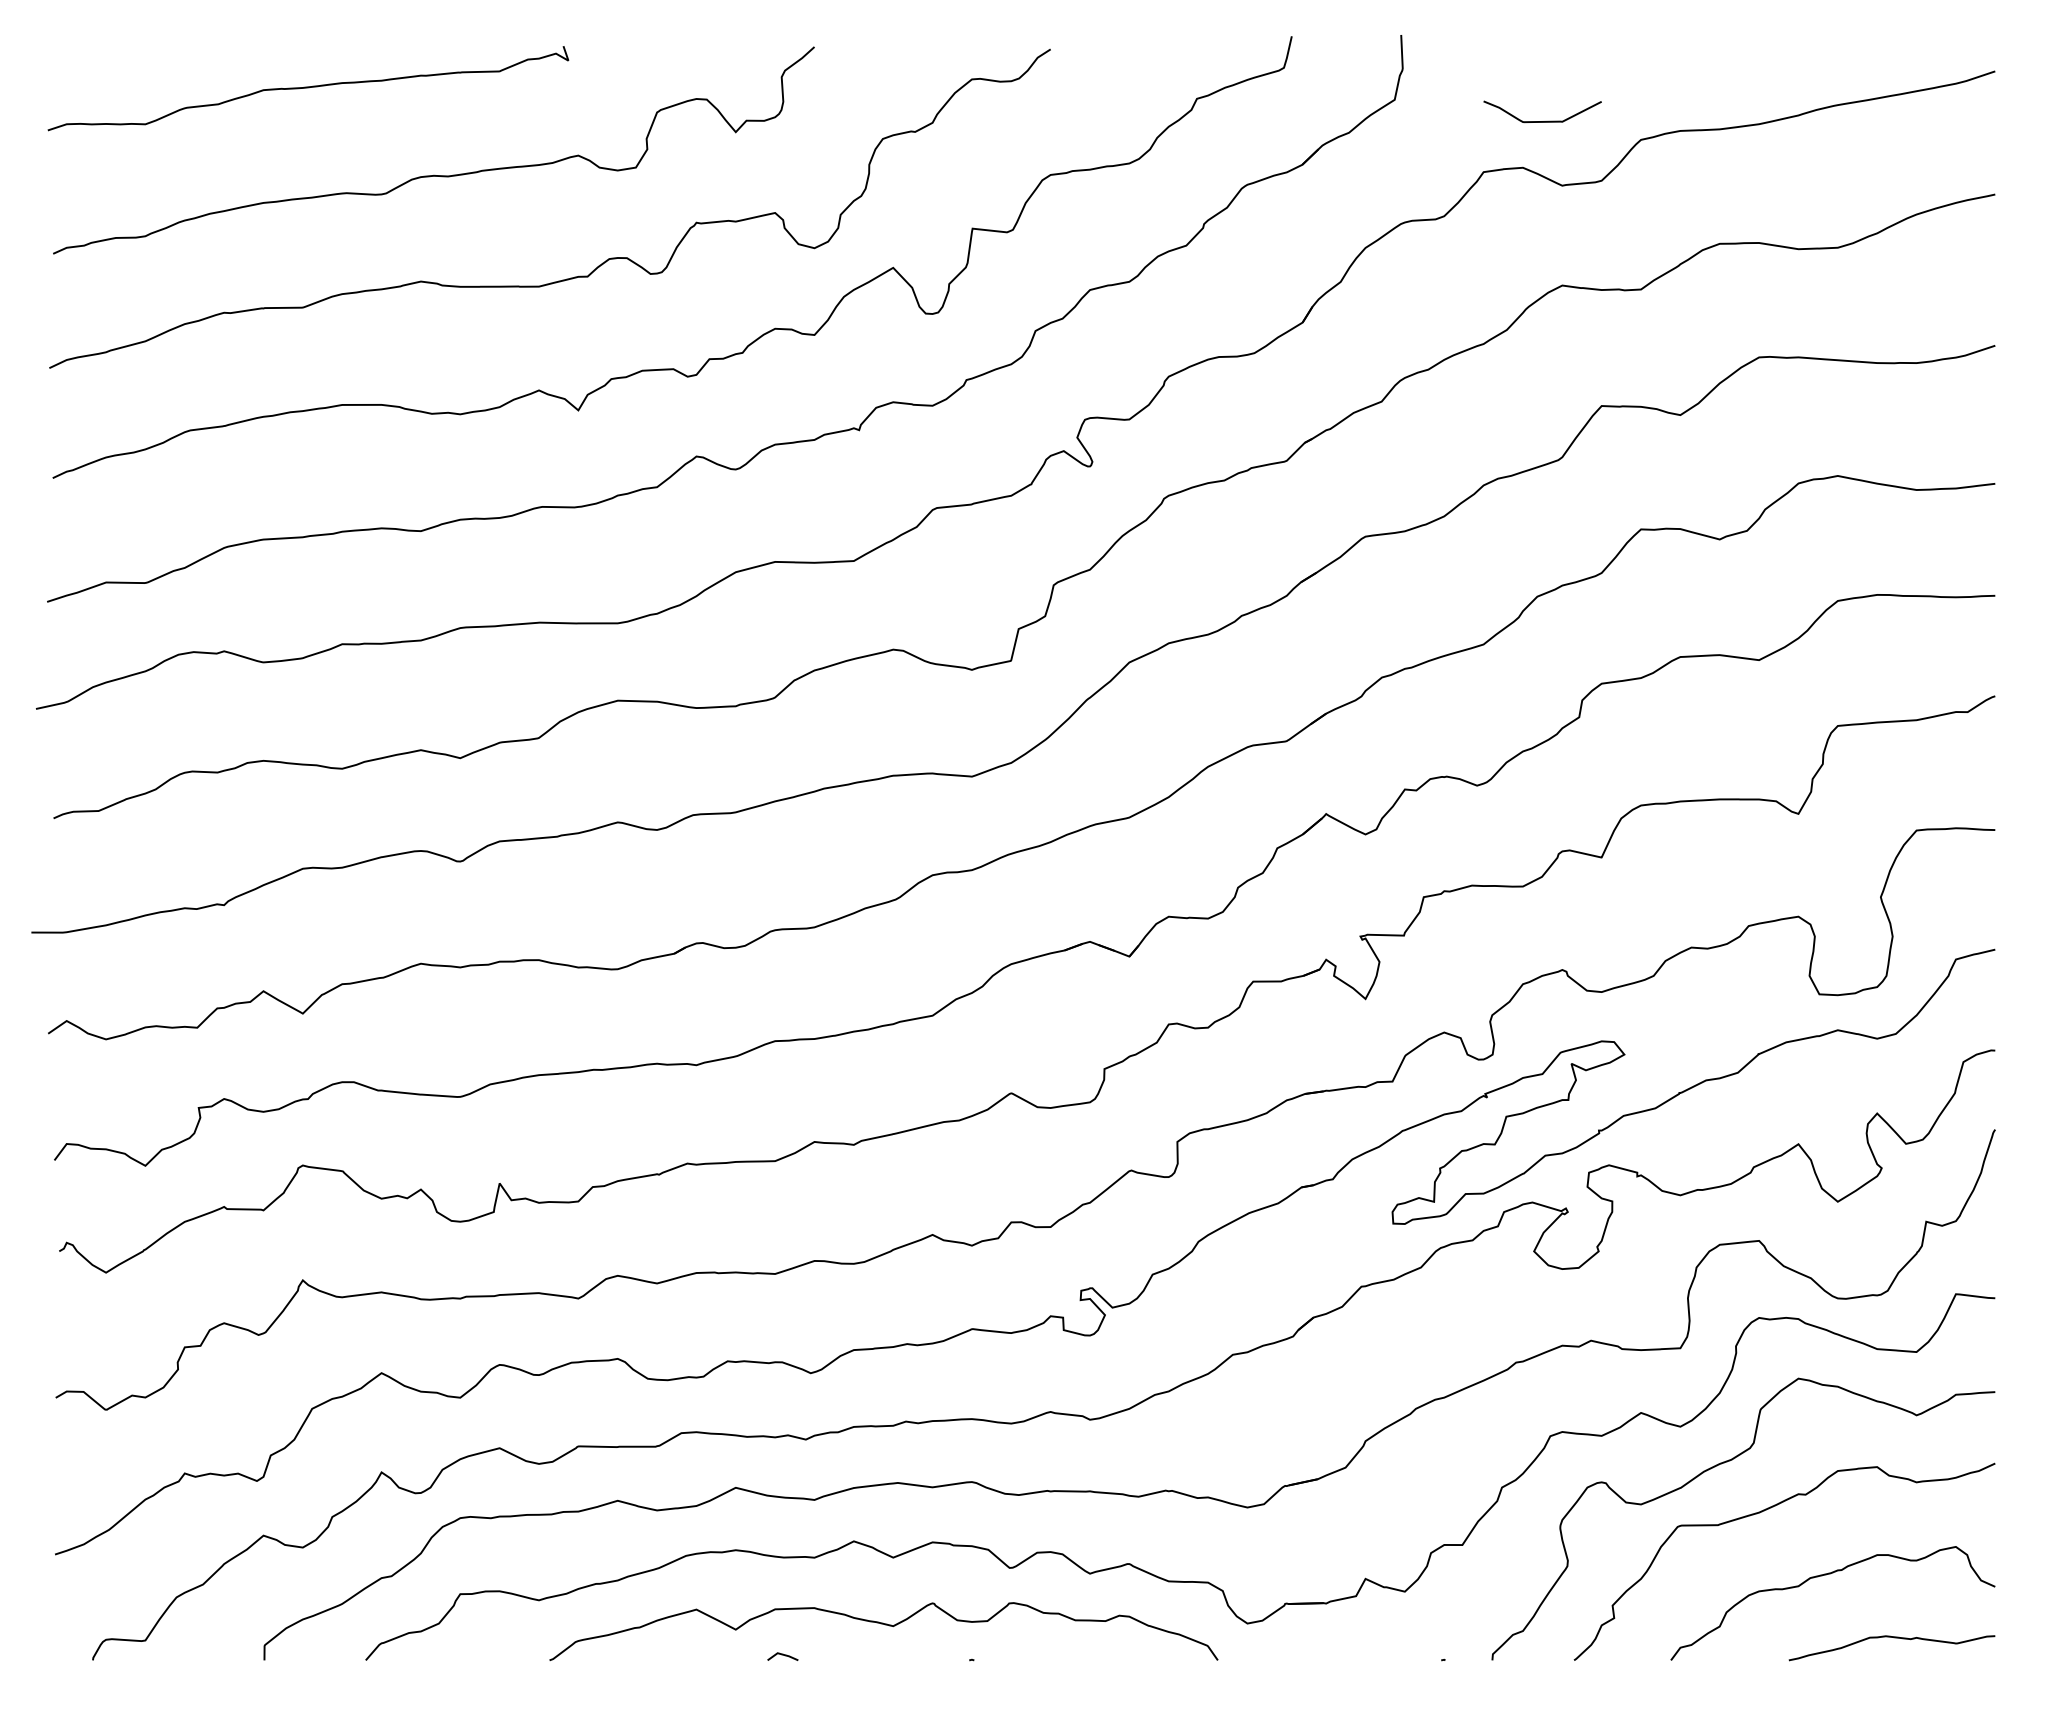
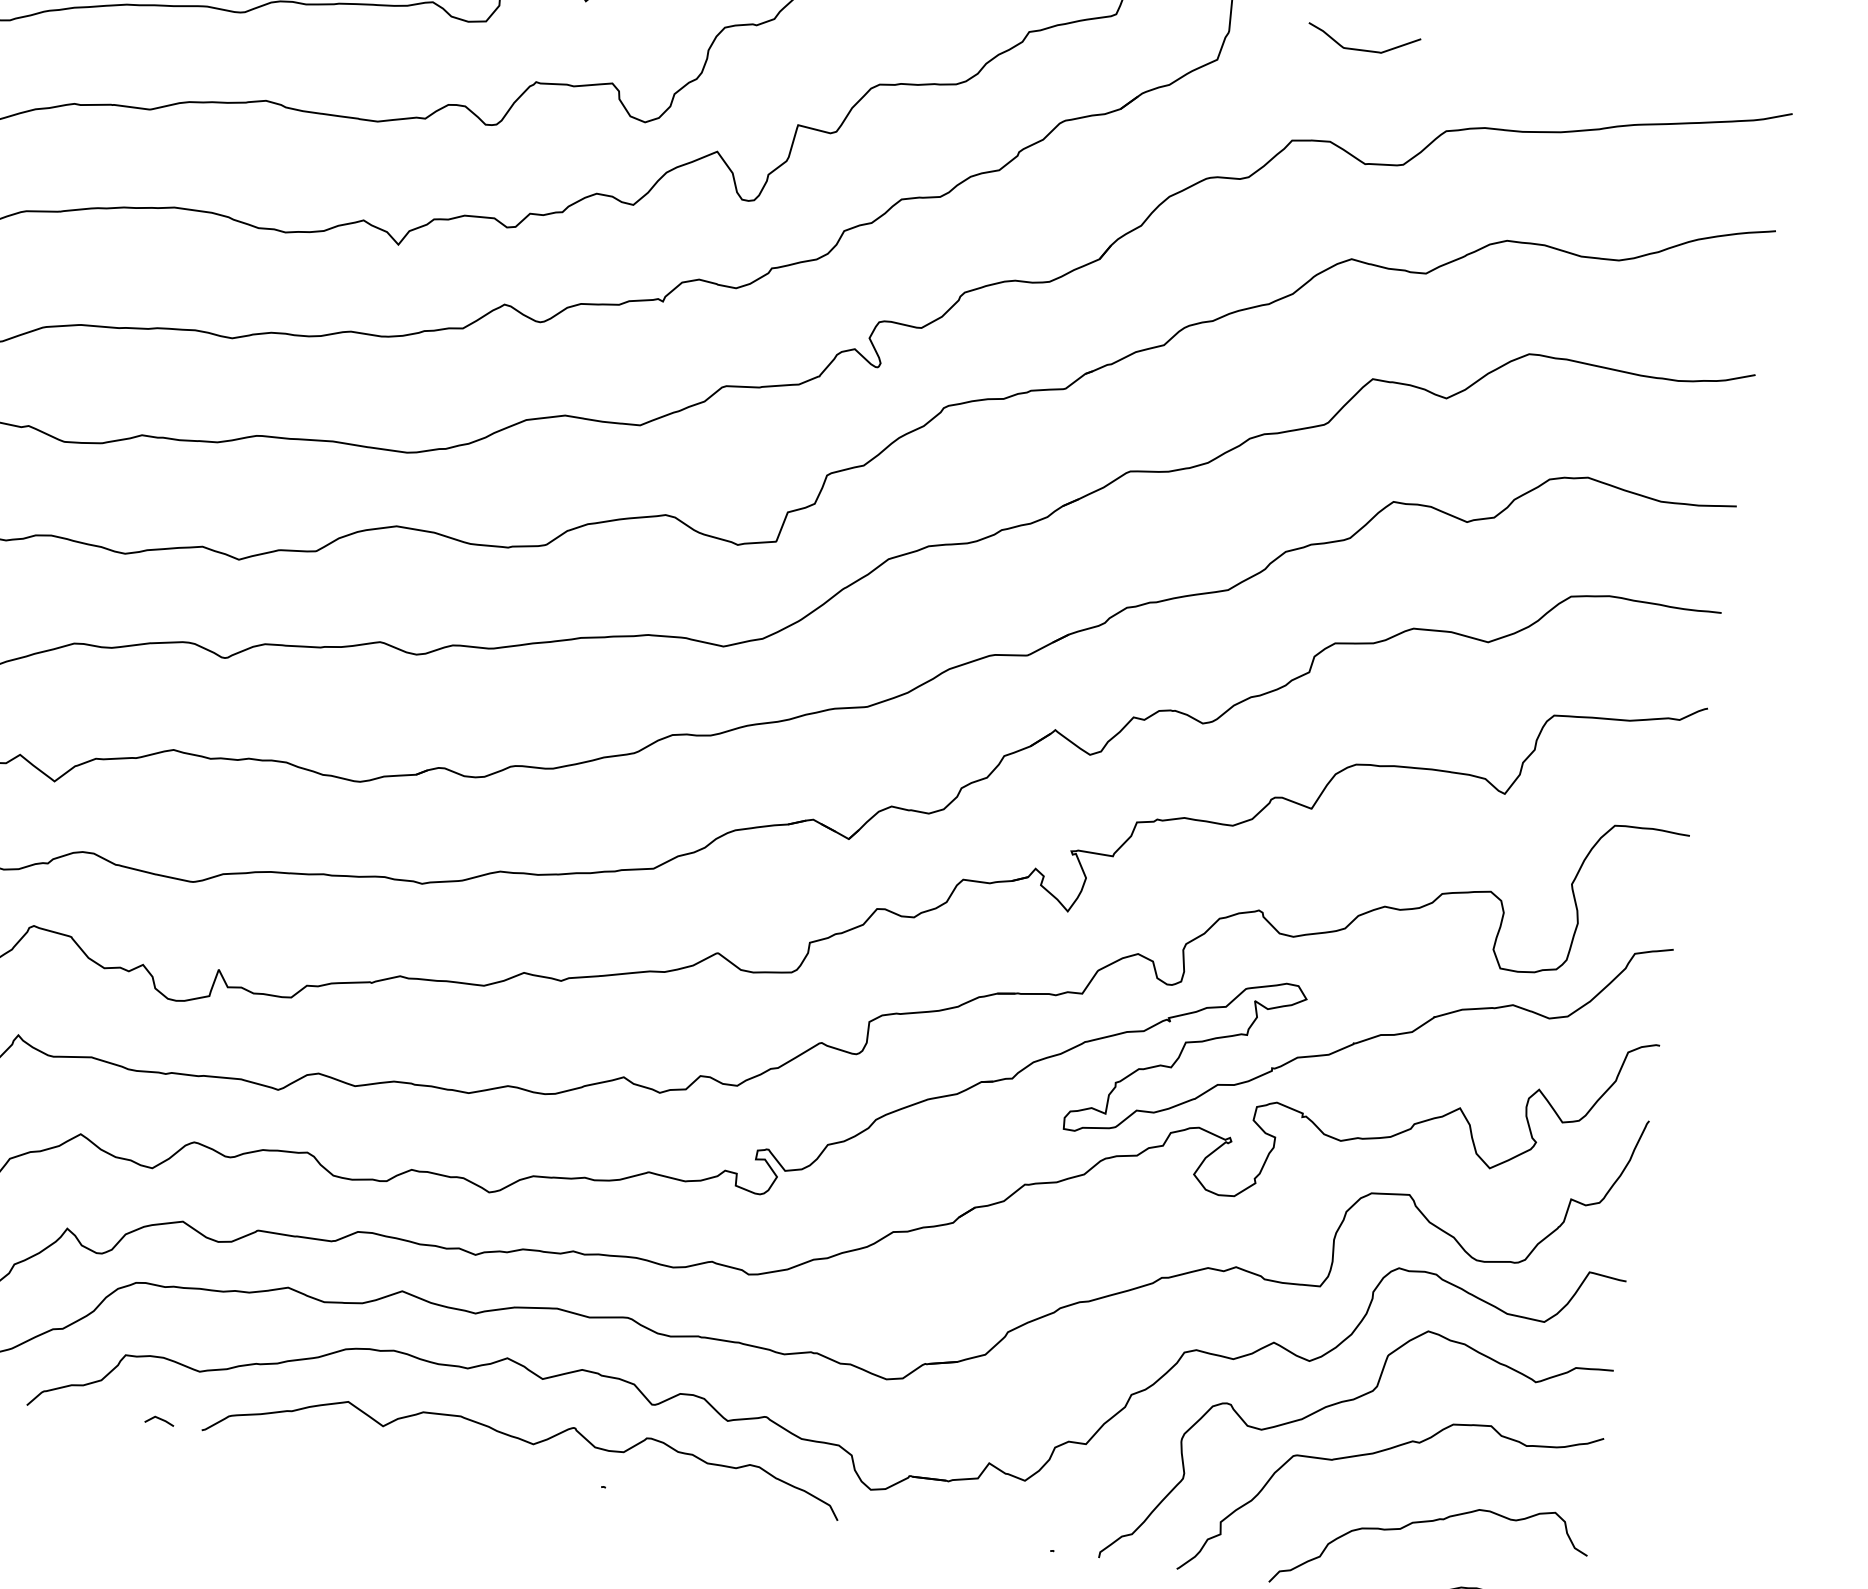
curve: (1542, 121) -> (1362, 49), moved
line: (782, 1655) -> (159, 1419), moved

